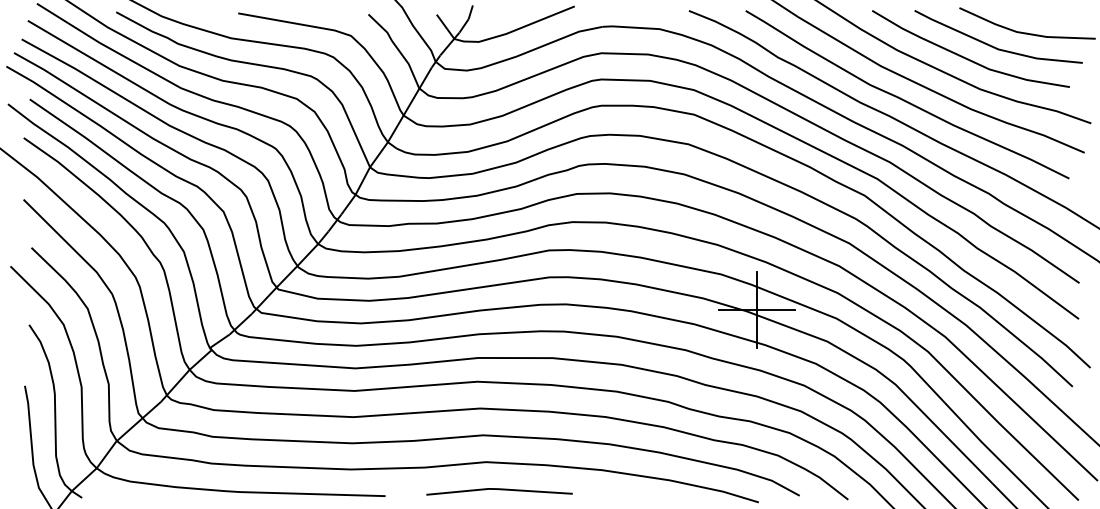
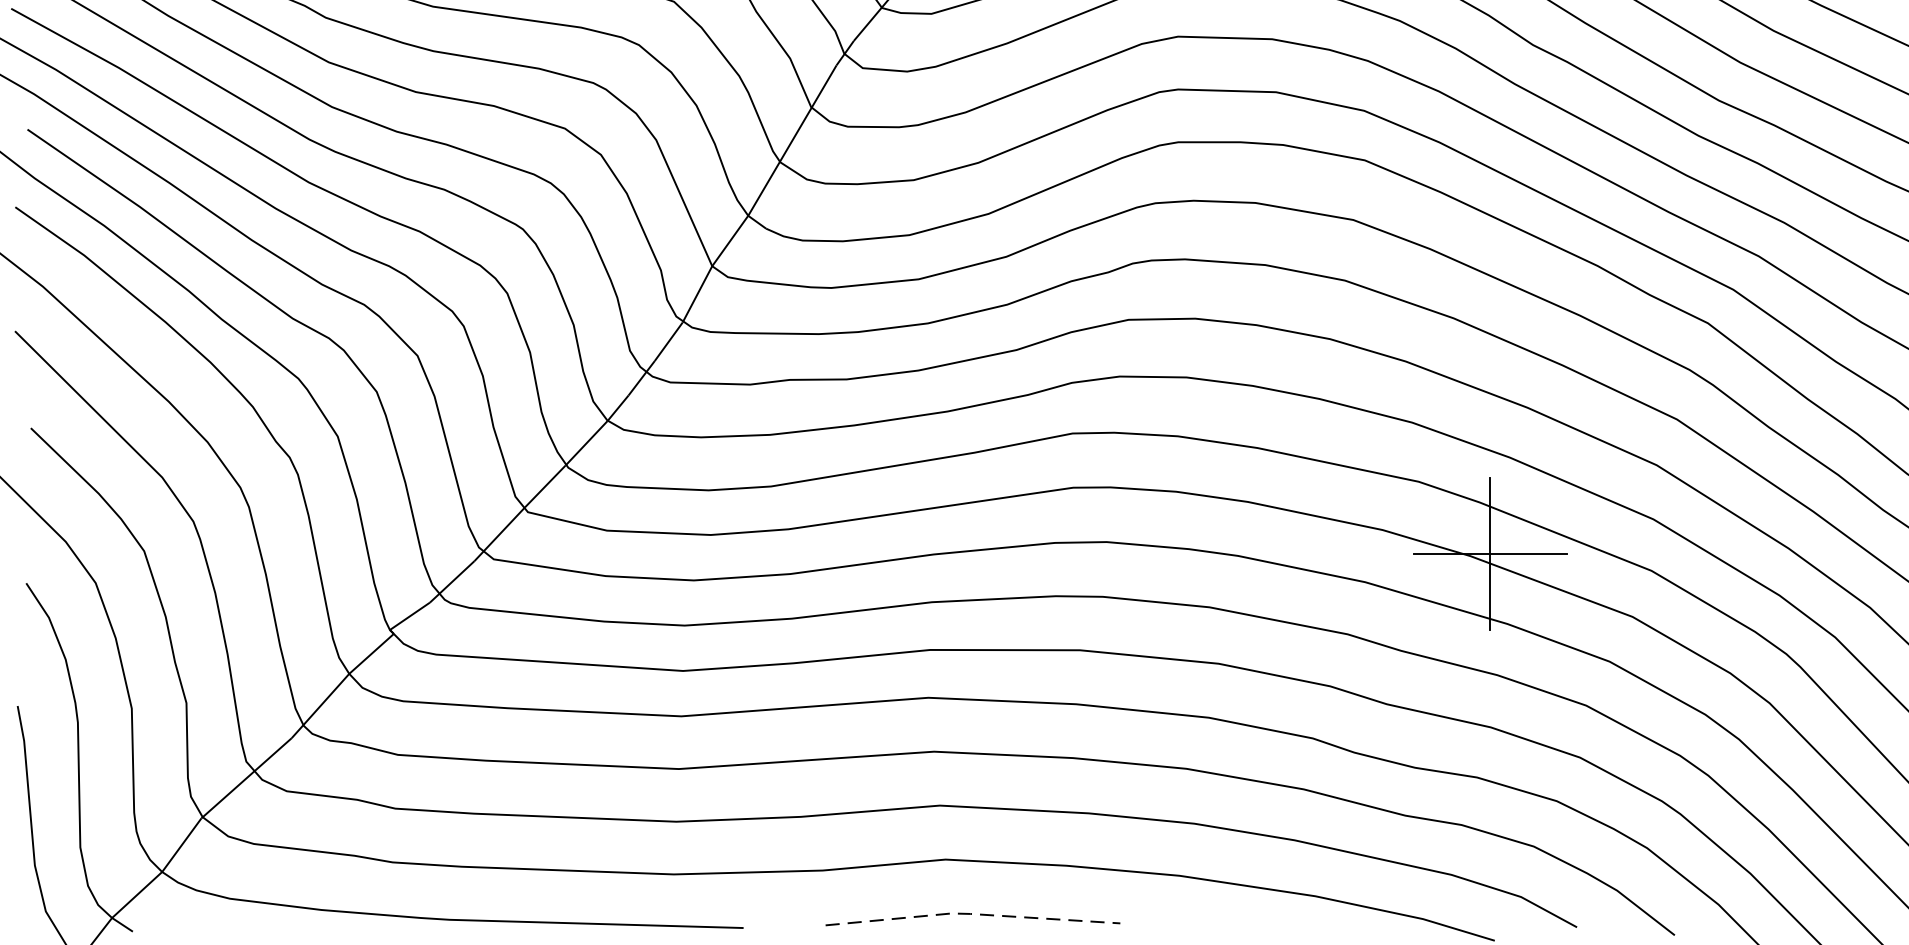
line: (498, 489) -> (970, 914), solid -> dashed

